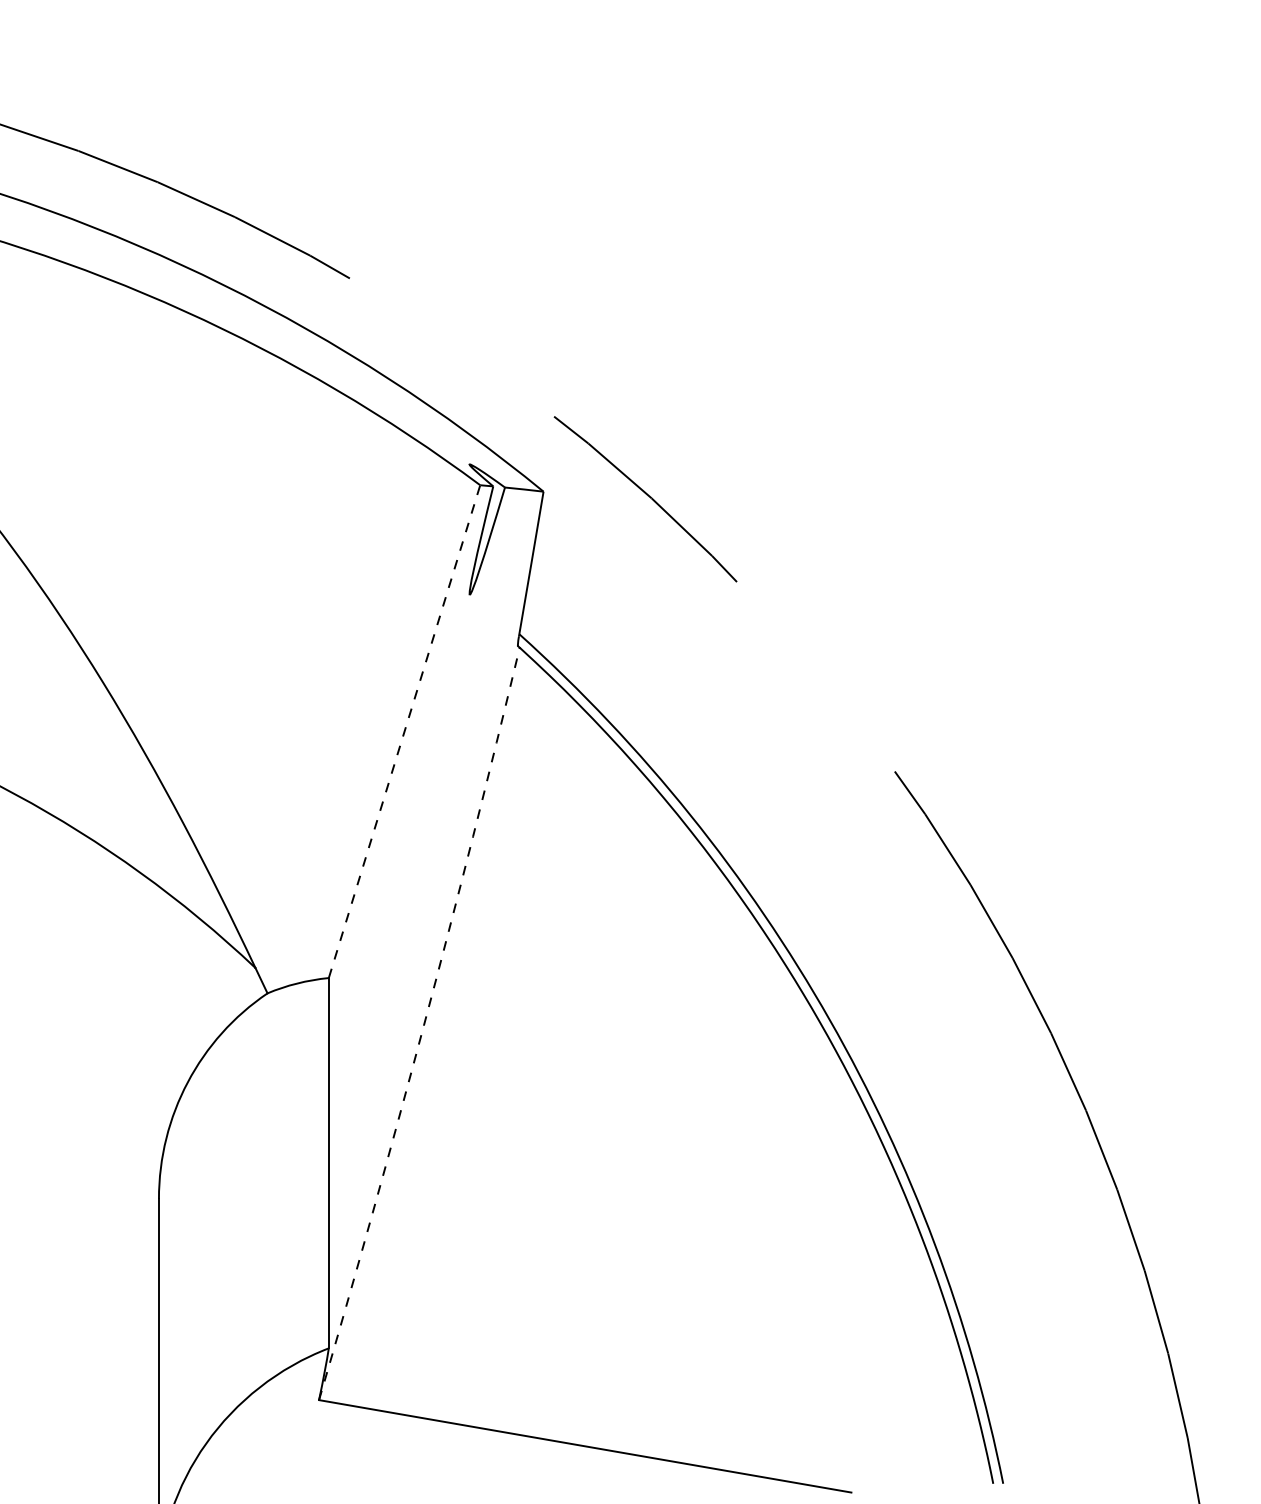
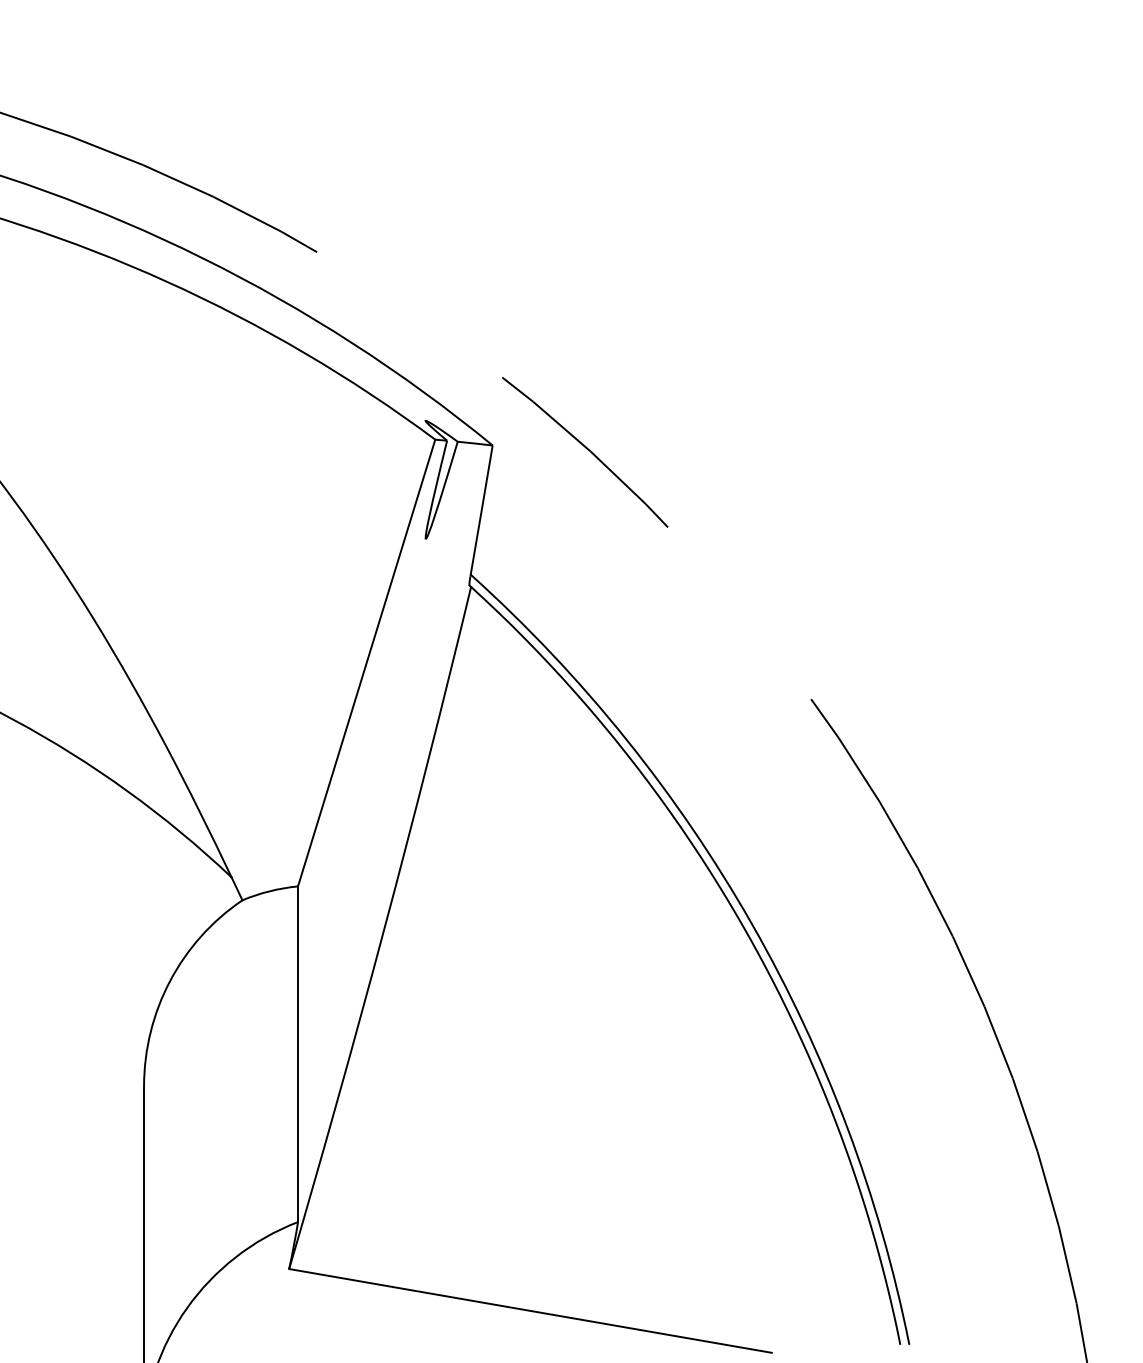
line: (404, 731) -> (366, 662), dashed -> solid
arc: (424, 1025) -> (384, 929), dashed -> solid

